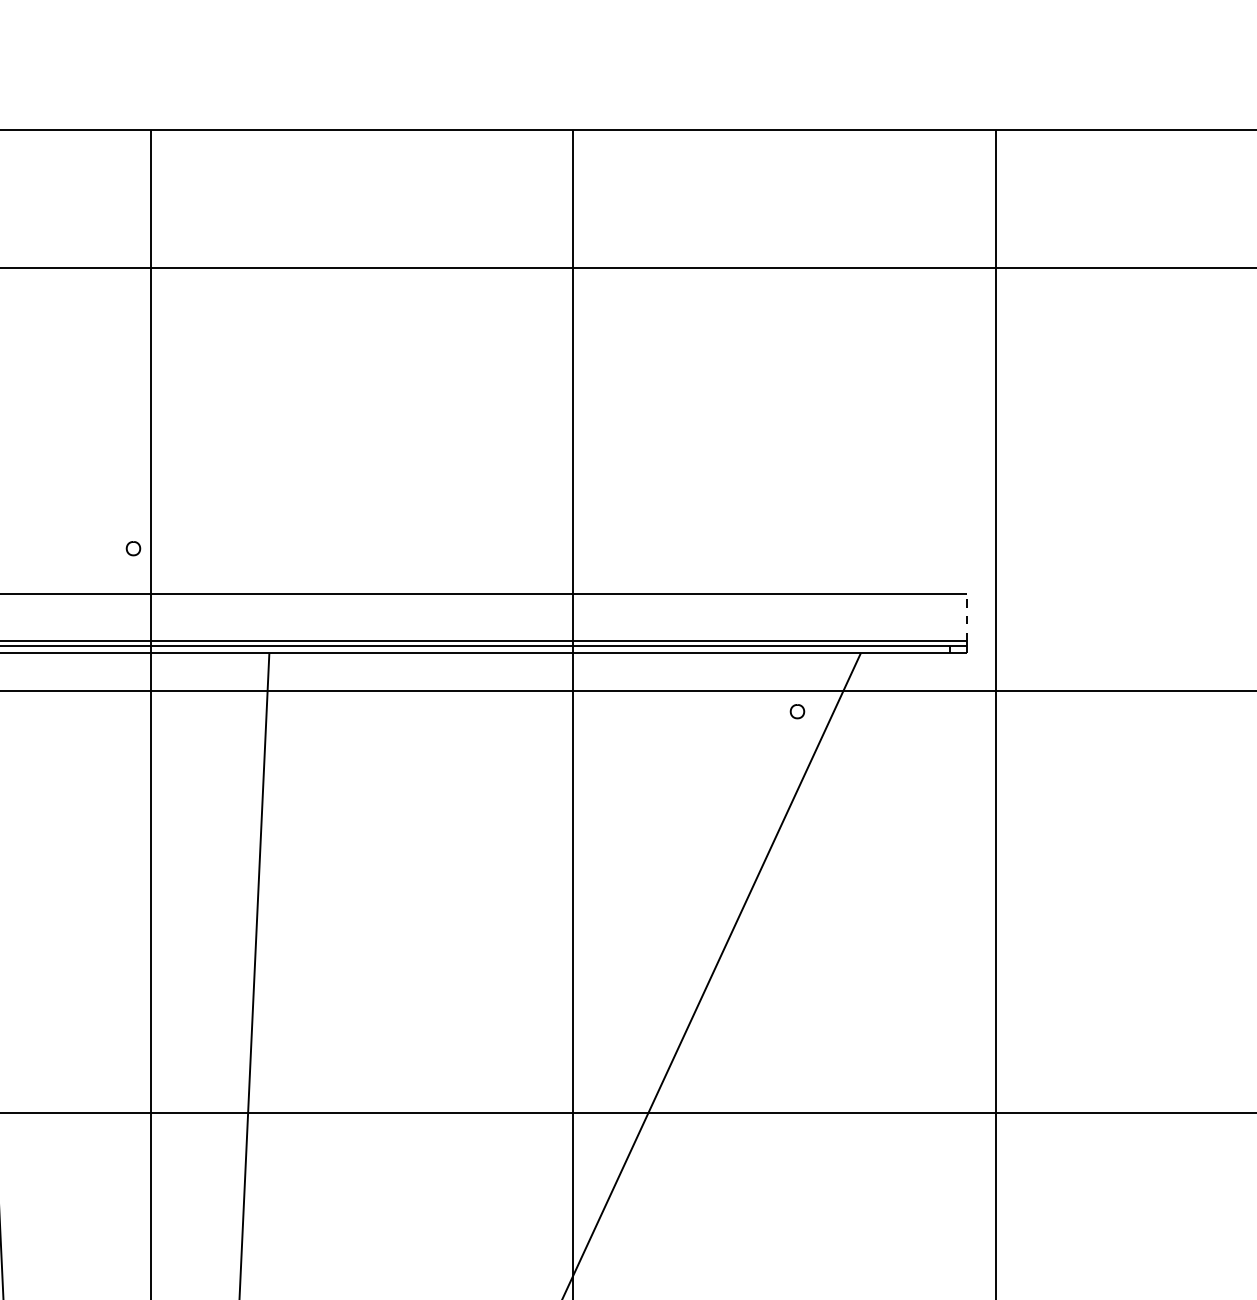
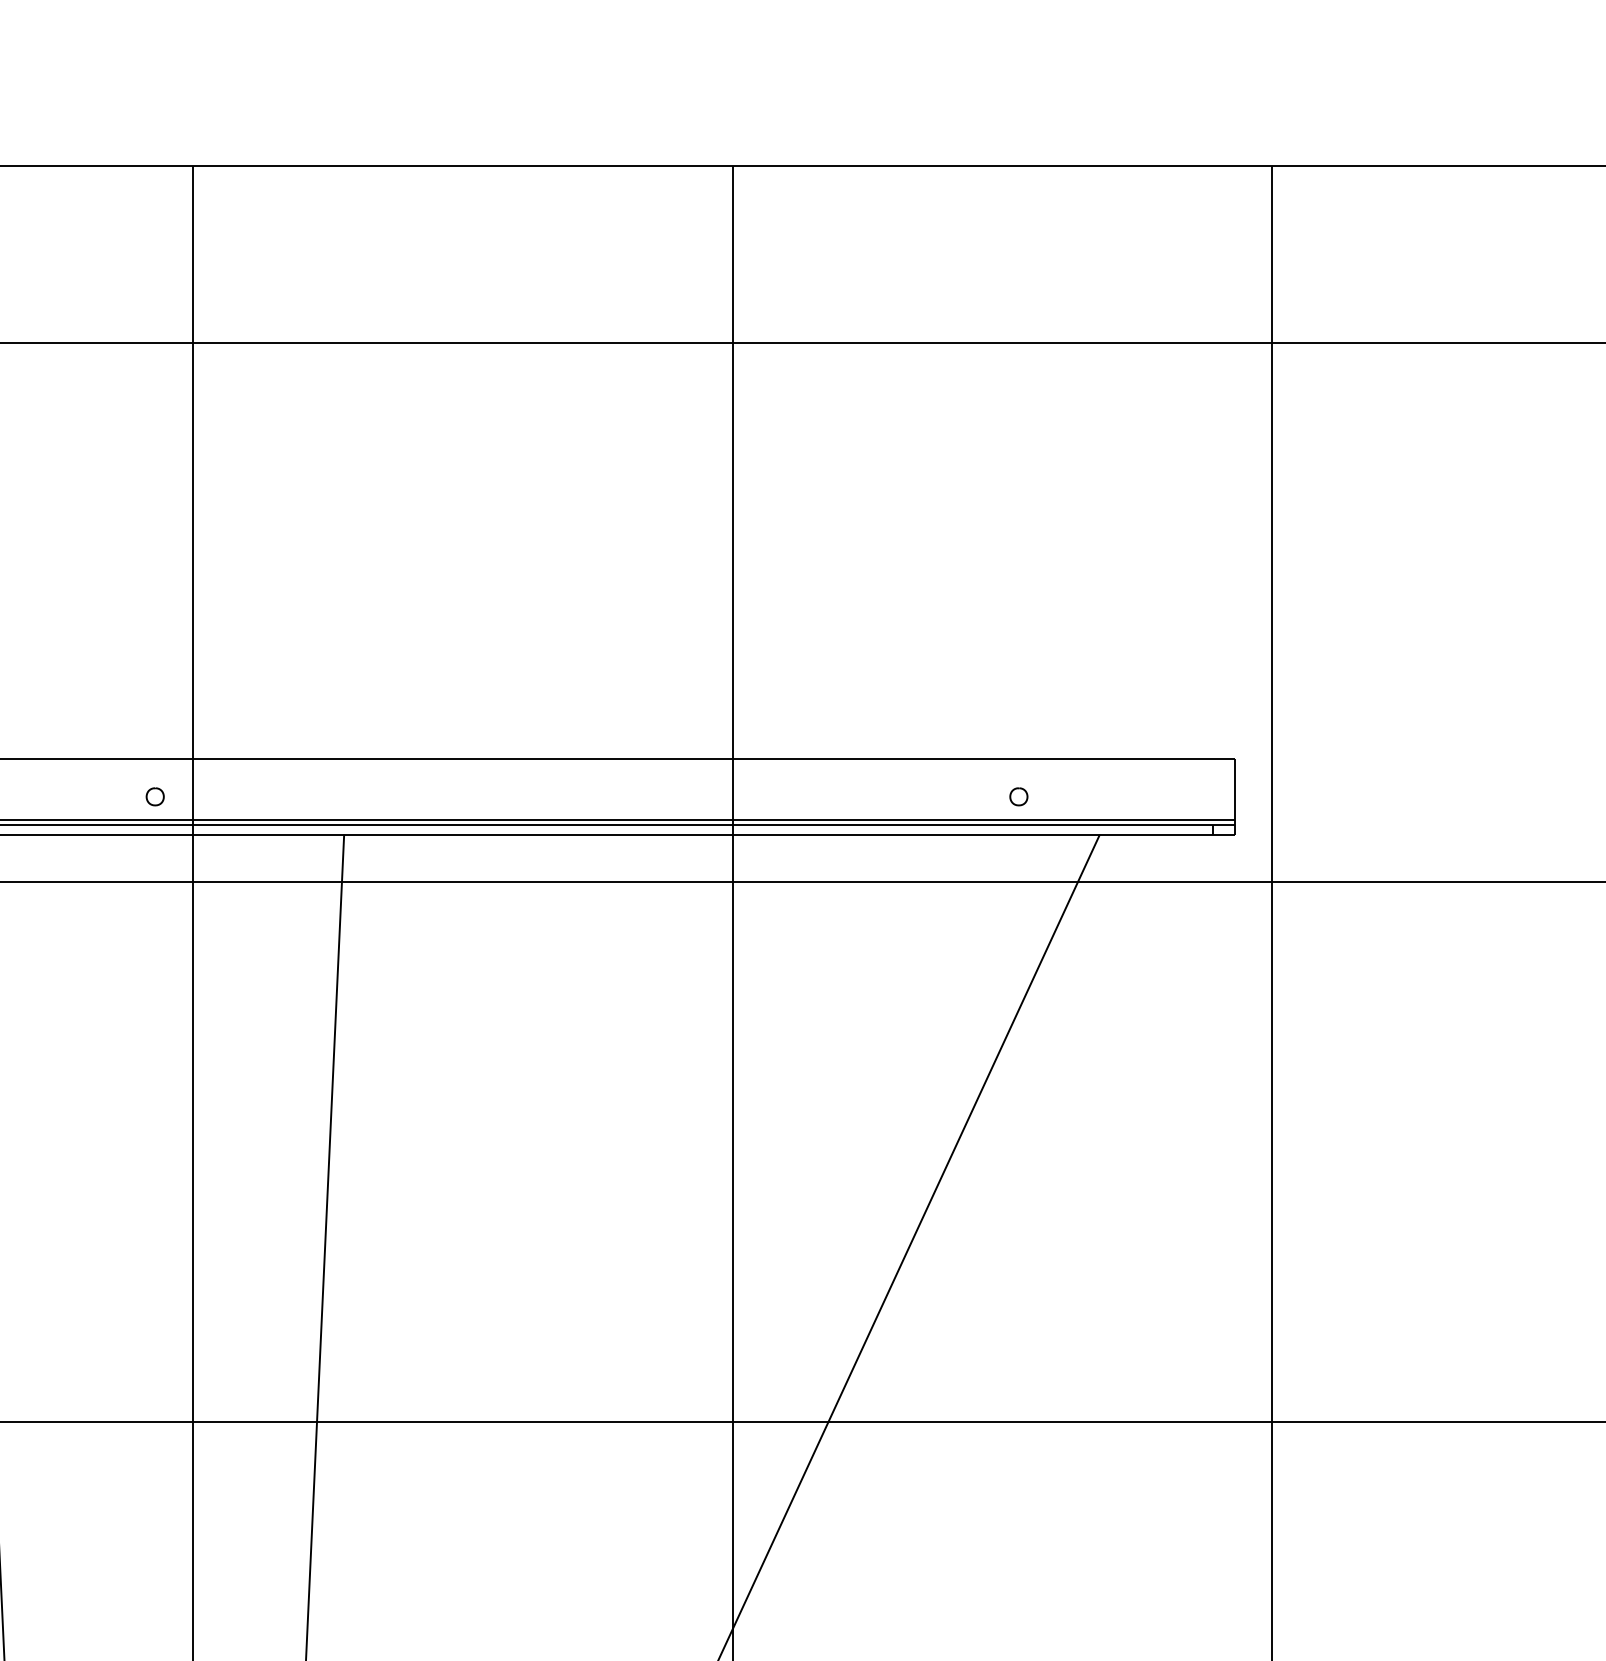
part: (133, 548) -> (155, 796), moved
line: (966, 617) -> (1234, 788), dashed -> solid
part: (797, 711) -> (1018, 796), moved

